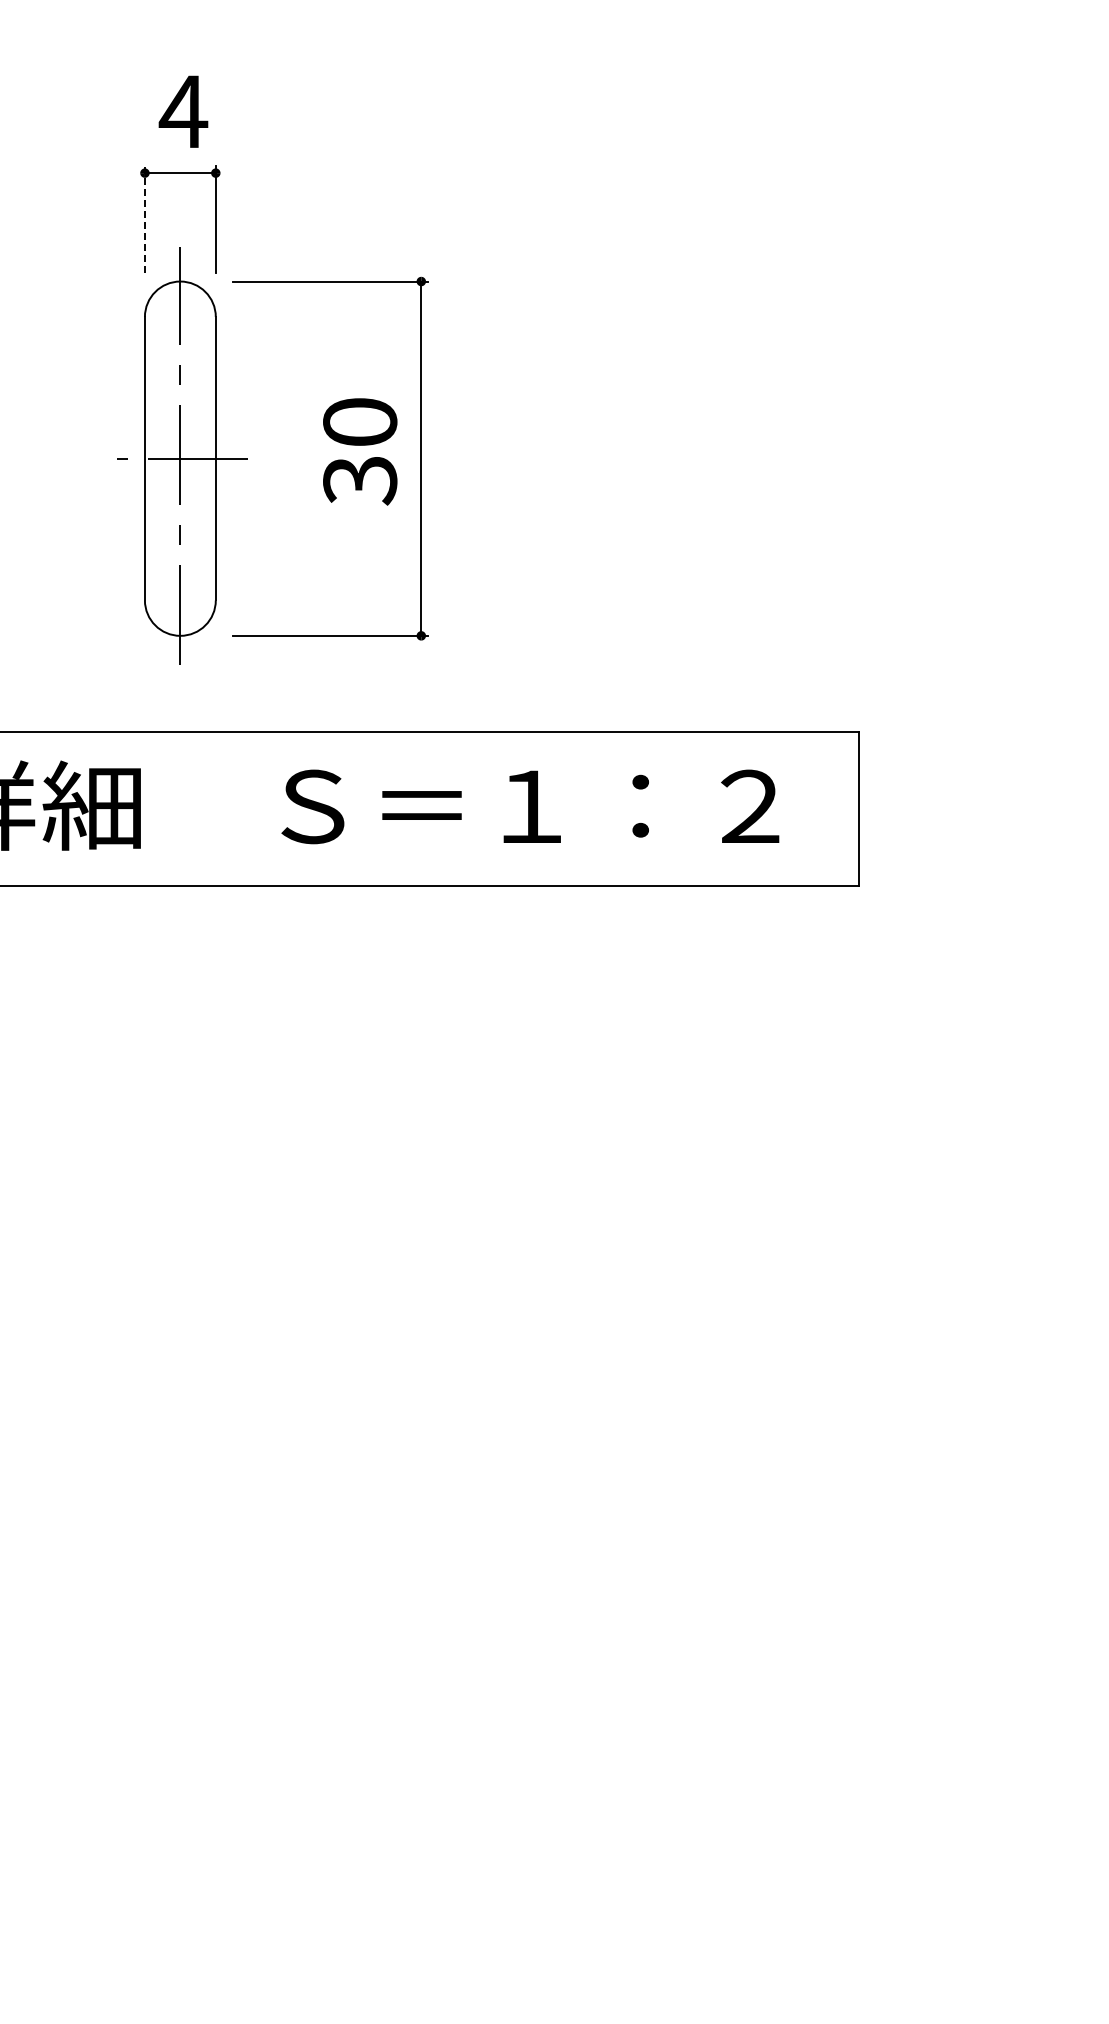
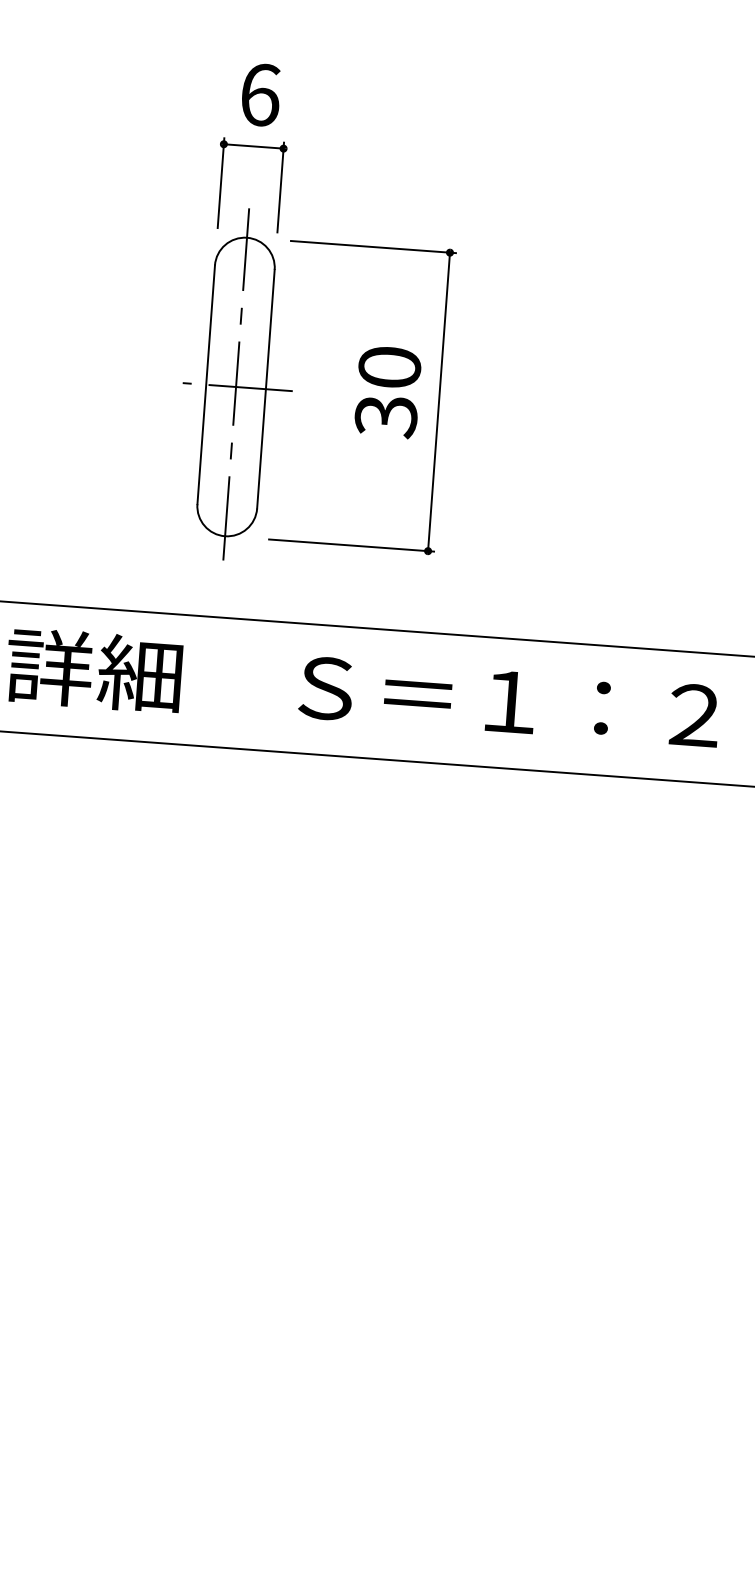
text: (183, 111) -> (260, 94), 4 -> 6
line: (144, 218) -> (220, 182), dashed -> solid

